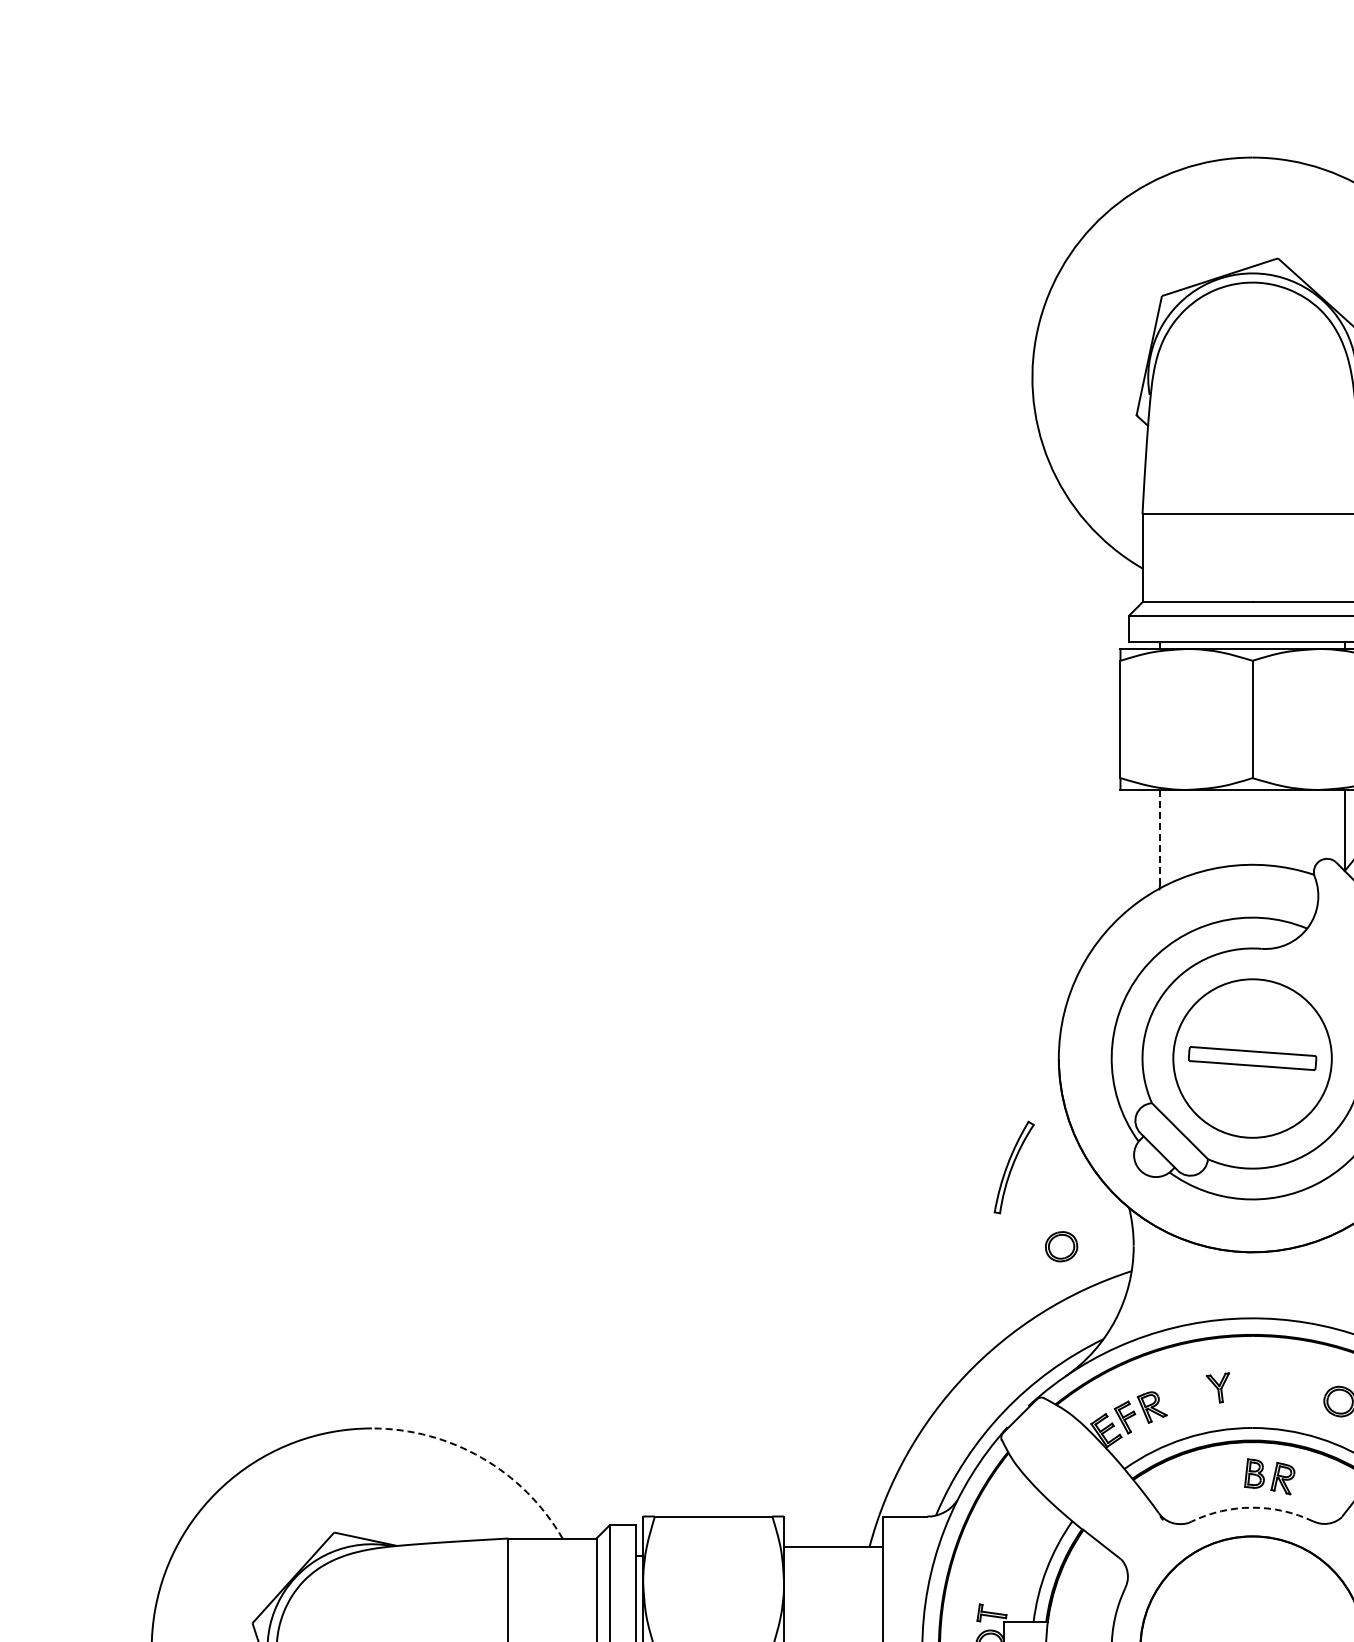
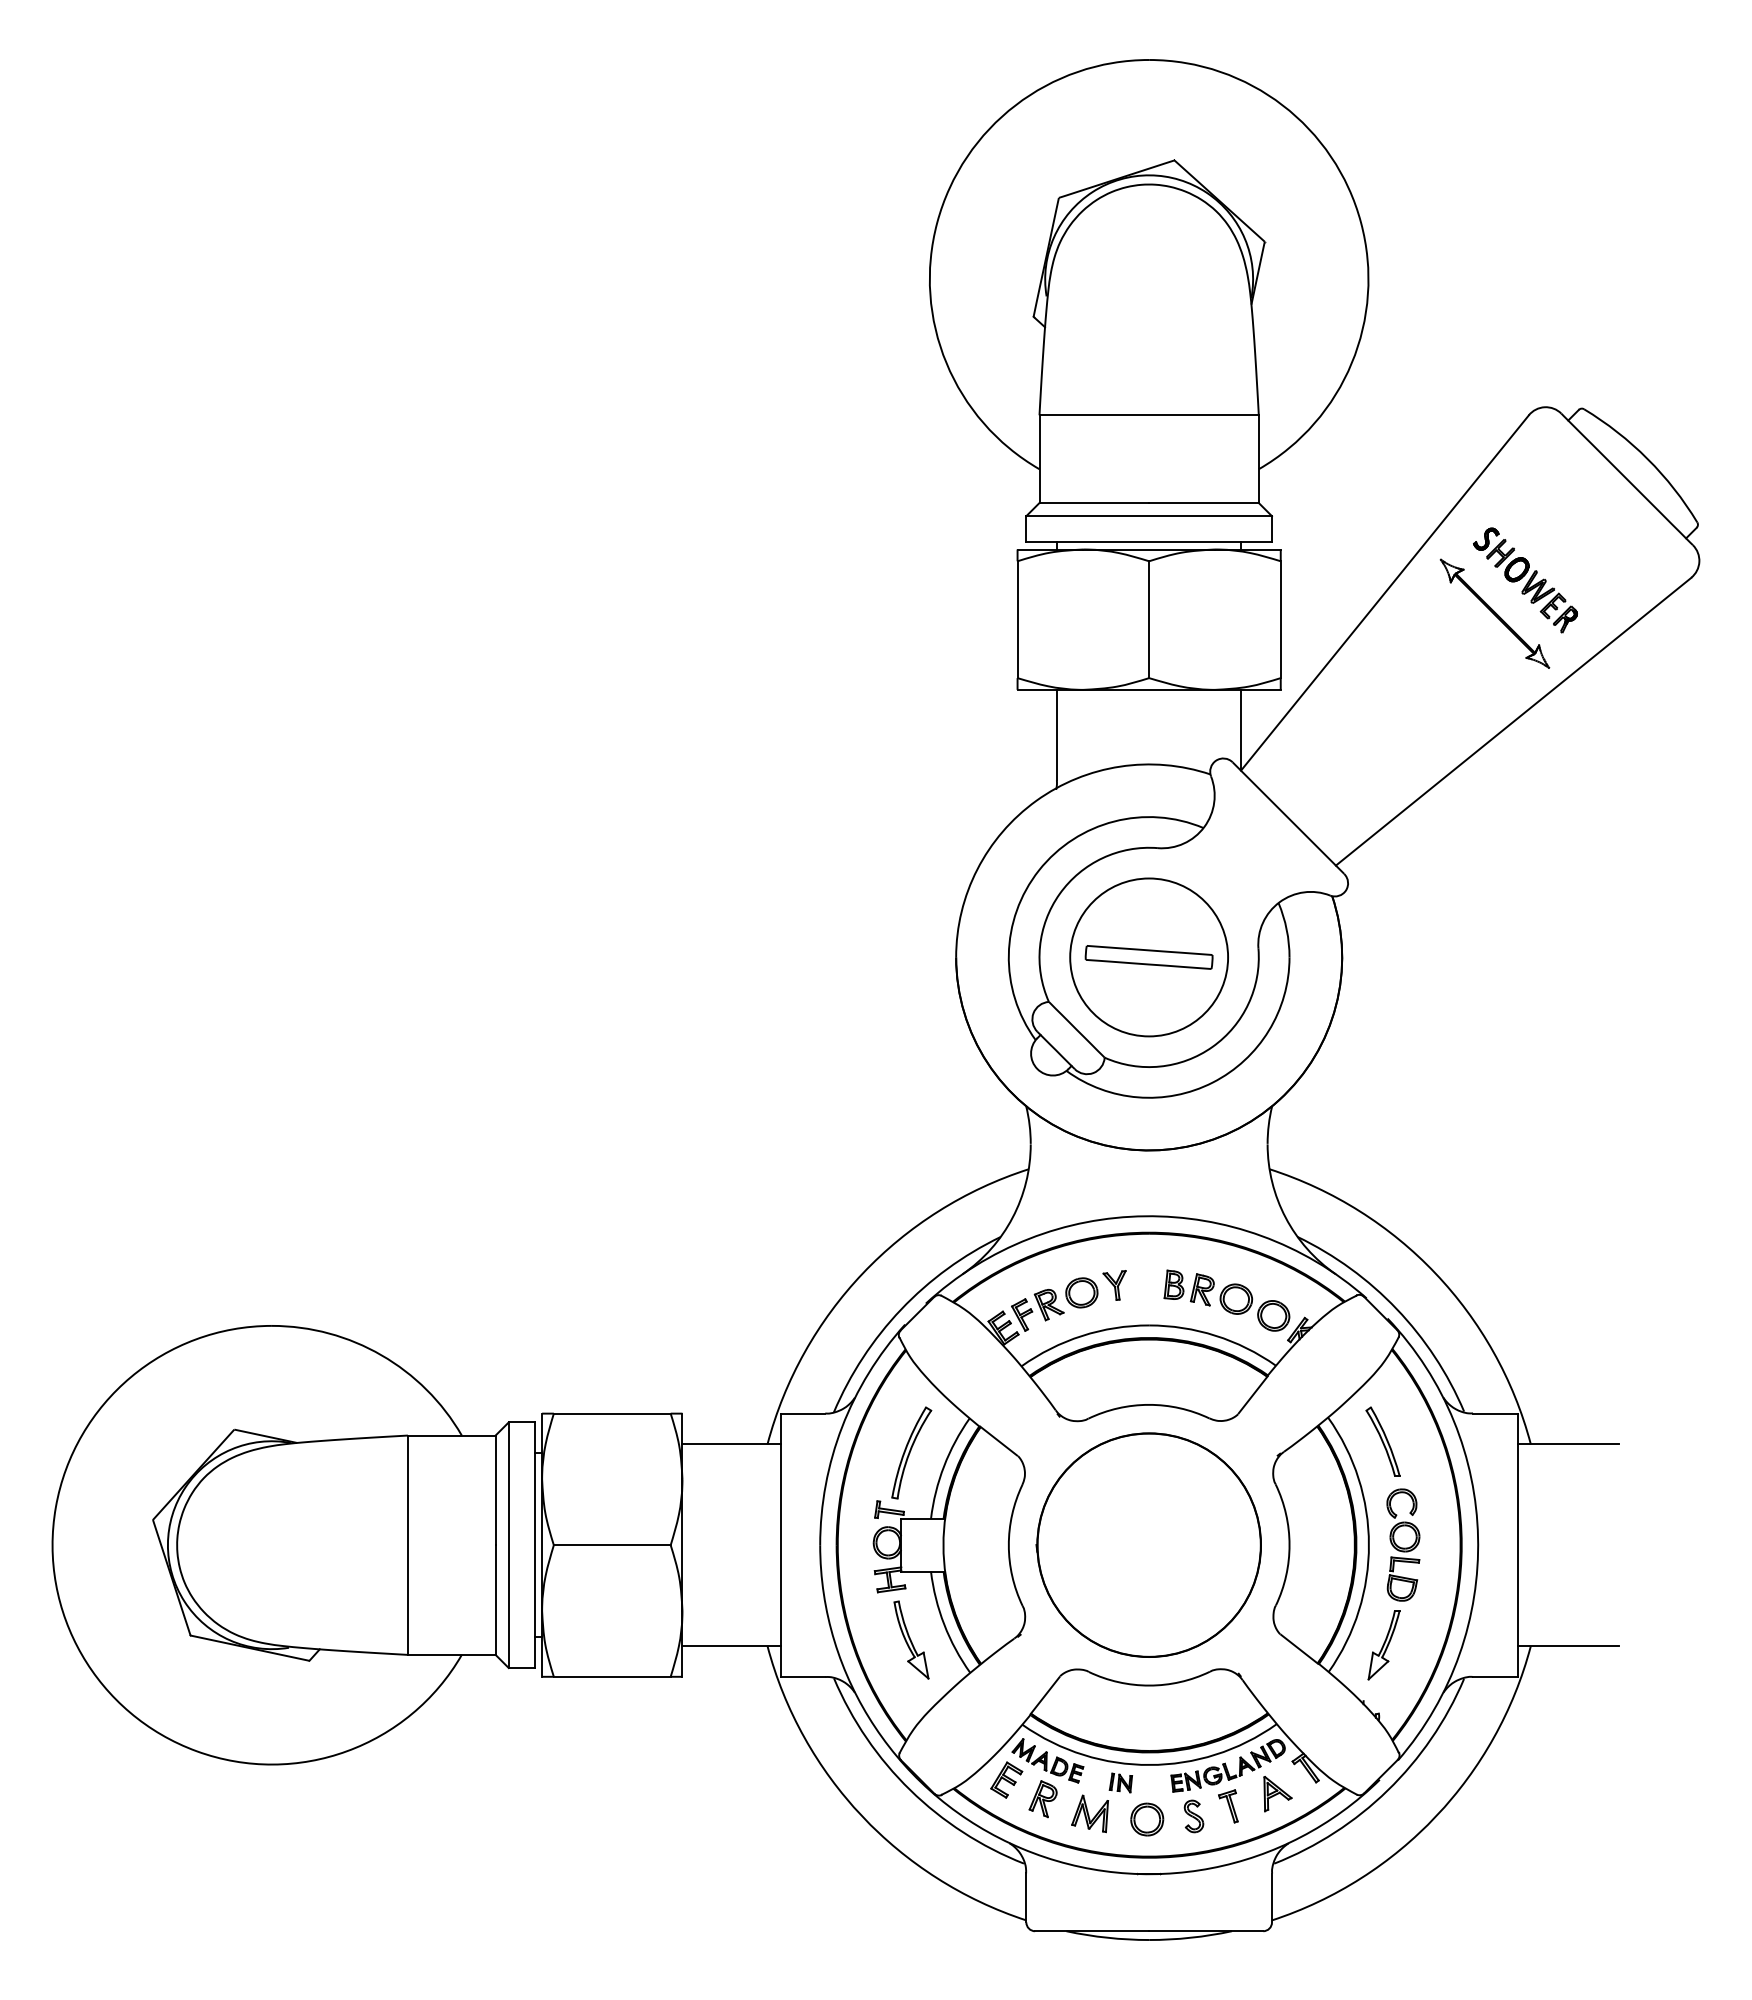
line: (1160, 835) -> (1057, 735), dashed -> solid
part: (1014, 1167) -> (911, 1452), moved
part: (1061, 1246) -> (1081, 1292), moved
arc: (481, 1458) -> (381, 1355), dashed -> solid
part: (1268, 1476) -> (1188, 1287), moved
arc: (1251, 1507) -> (1148, 1404), dashed -> solid

